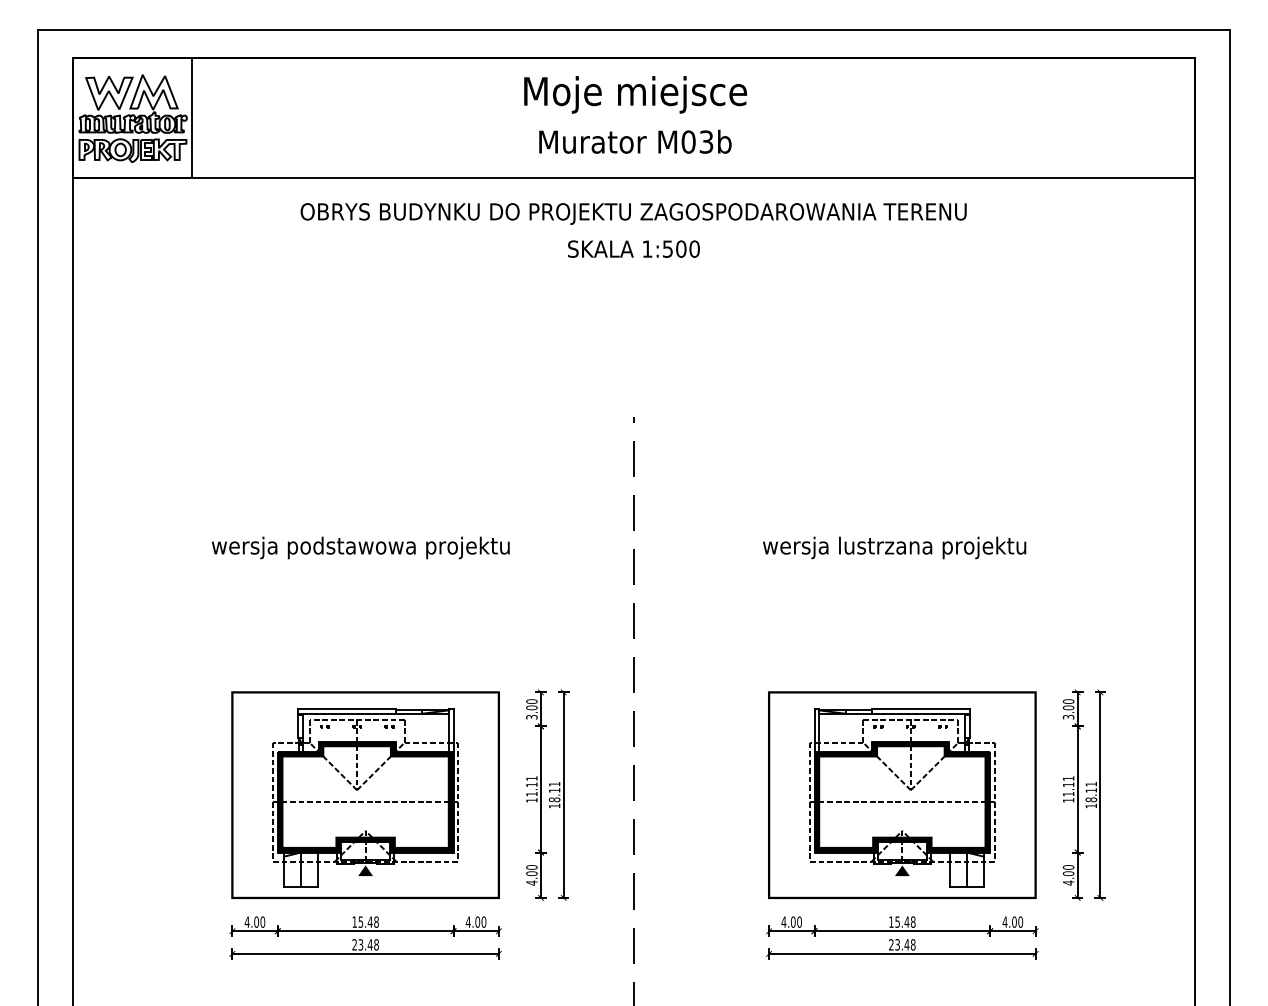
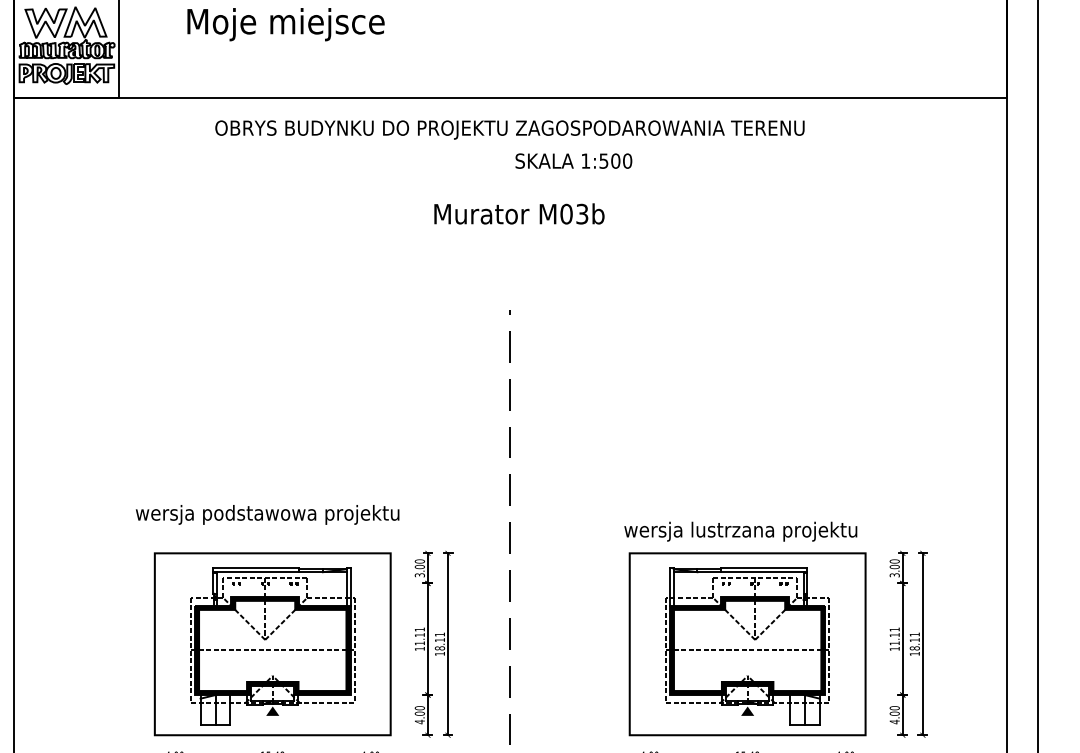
text: (635, 94) -> (285, 24), moved
text: (635, 141) -> (519, 213), moved
text: (633, 248) -> (573, 160), moved
text: (360, 547) -> (267, 514), moved
text: (894, 547) -> (740, 531), moved

